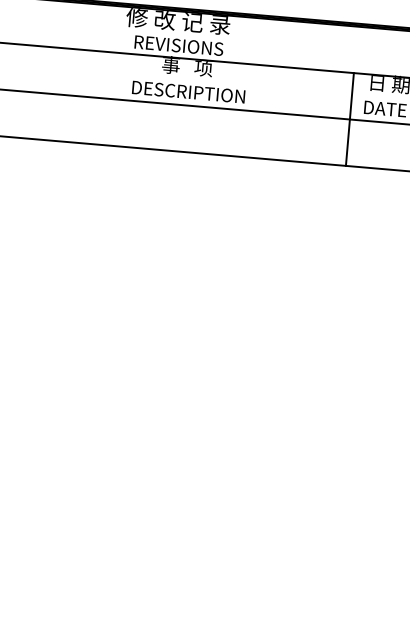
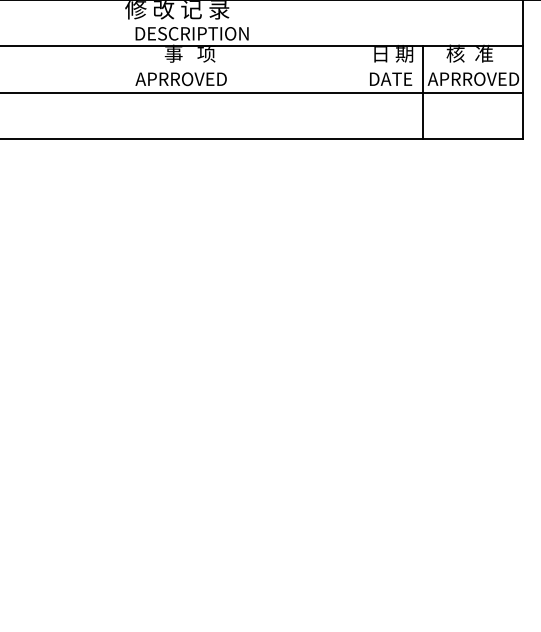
text: (191, 46) -> (192, 33), REVISIONS -> DESCRIPTION
text: (187, 92) -> (192, 79), DESCRIPTION -> APRROVED
line: (349, 119) -> (356, 92), removed

